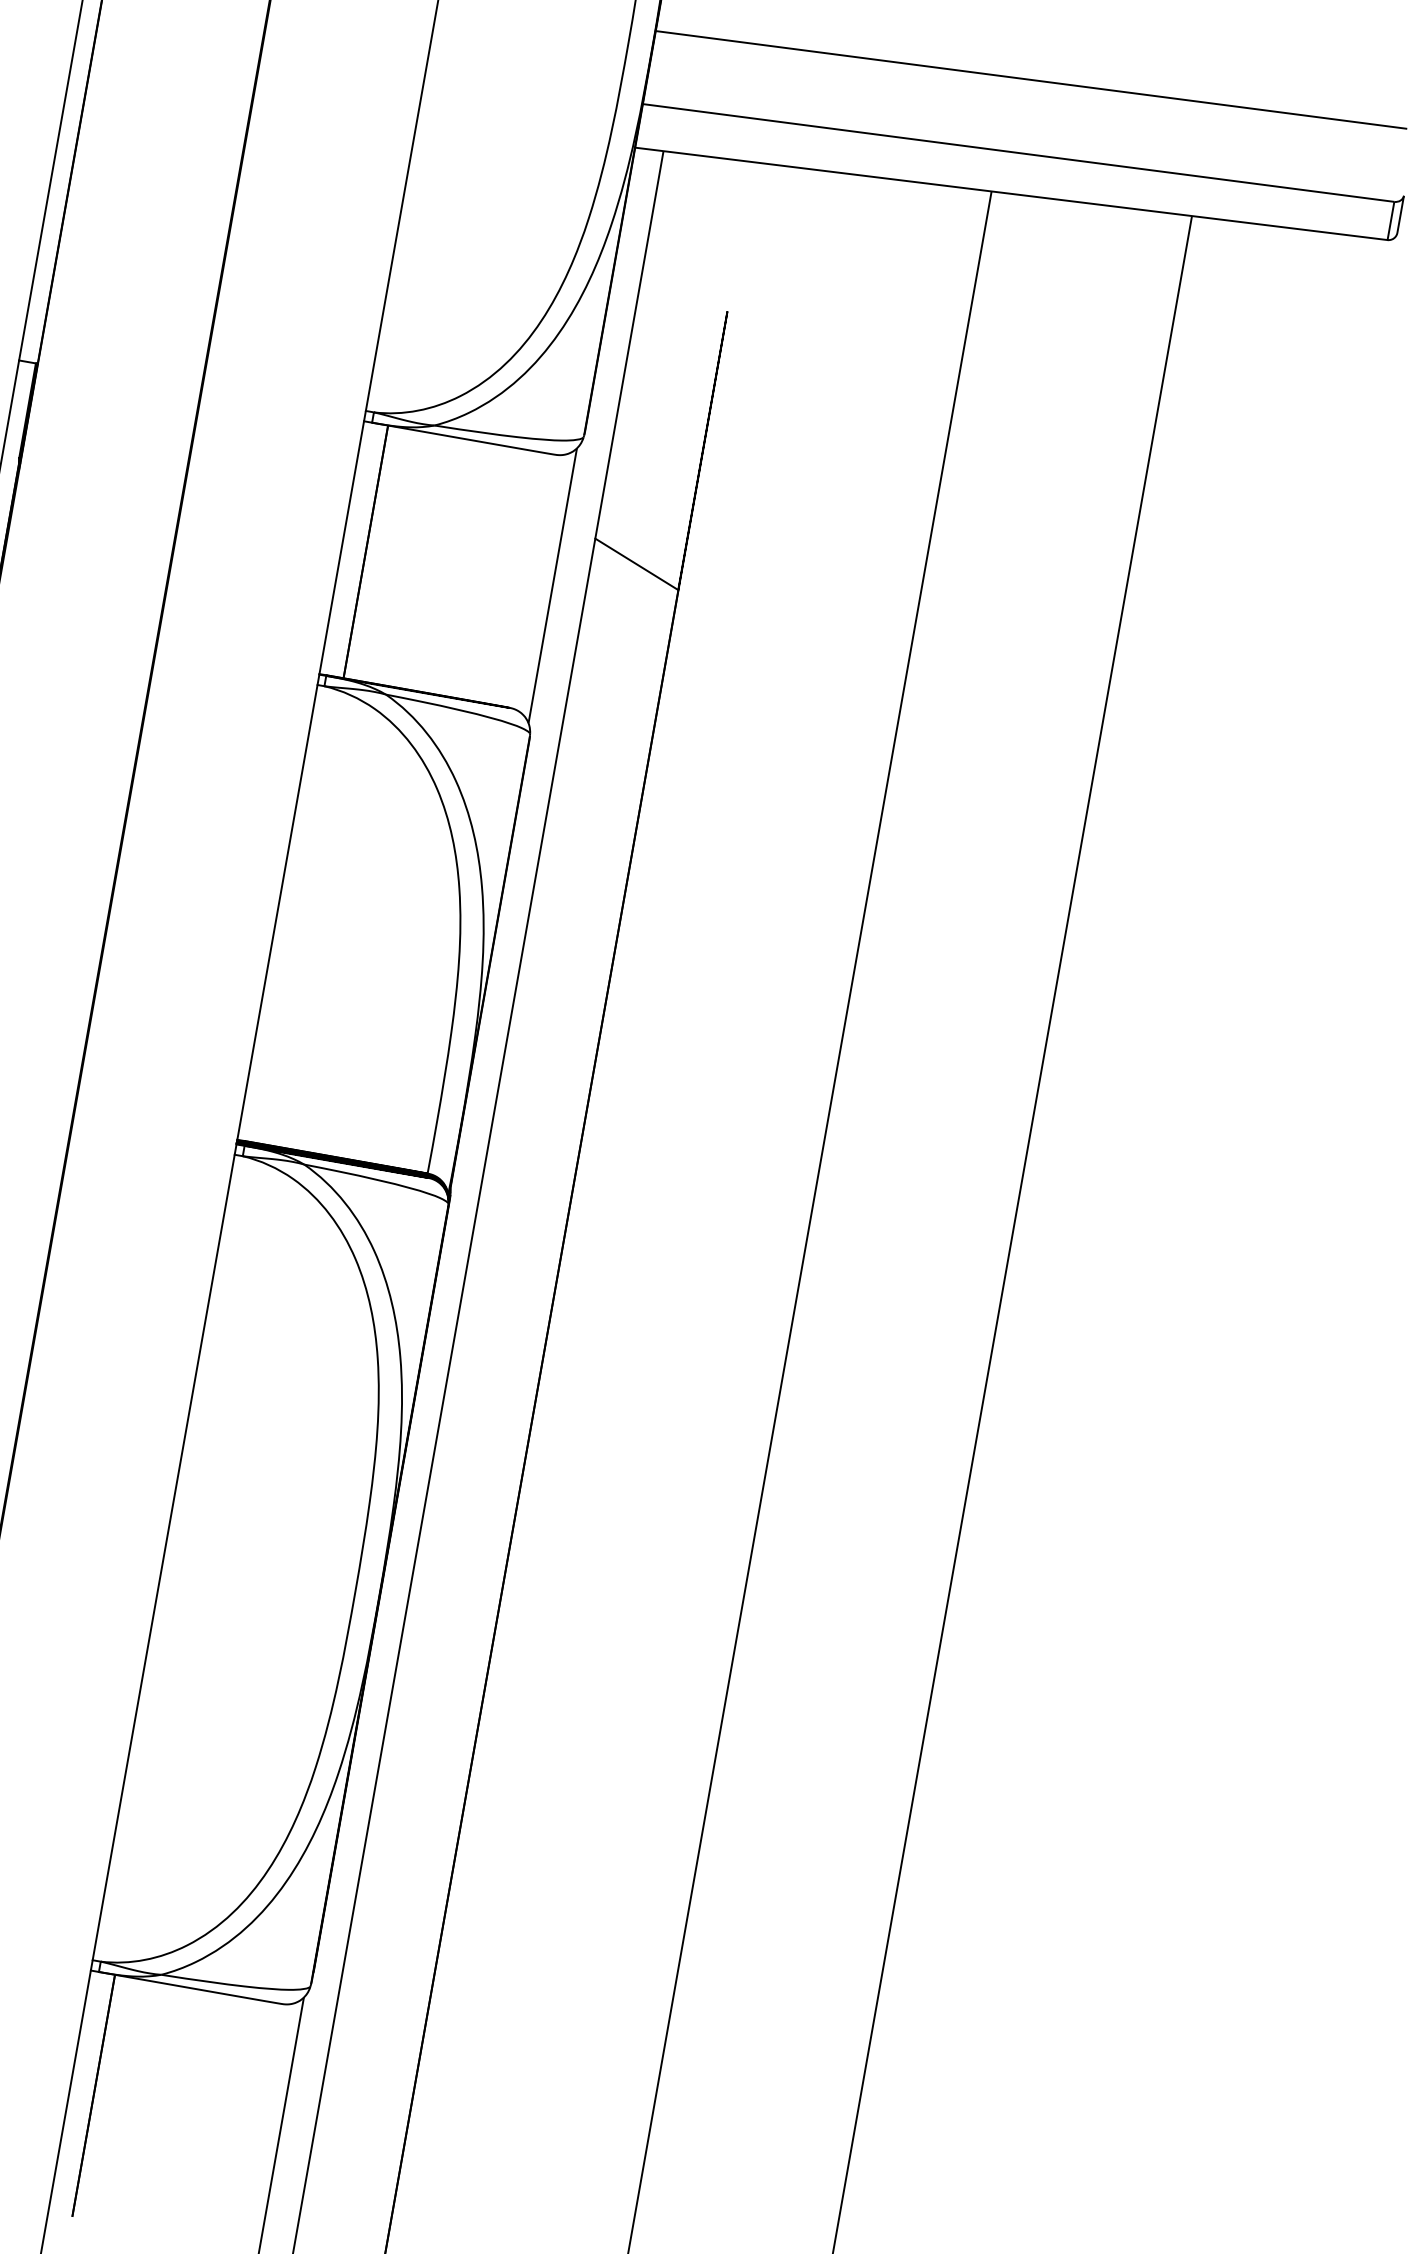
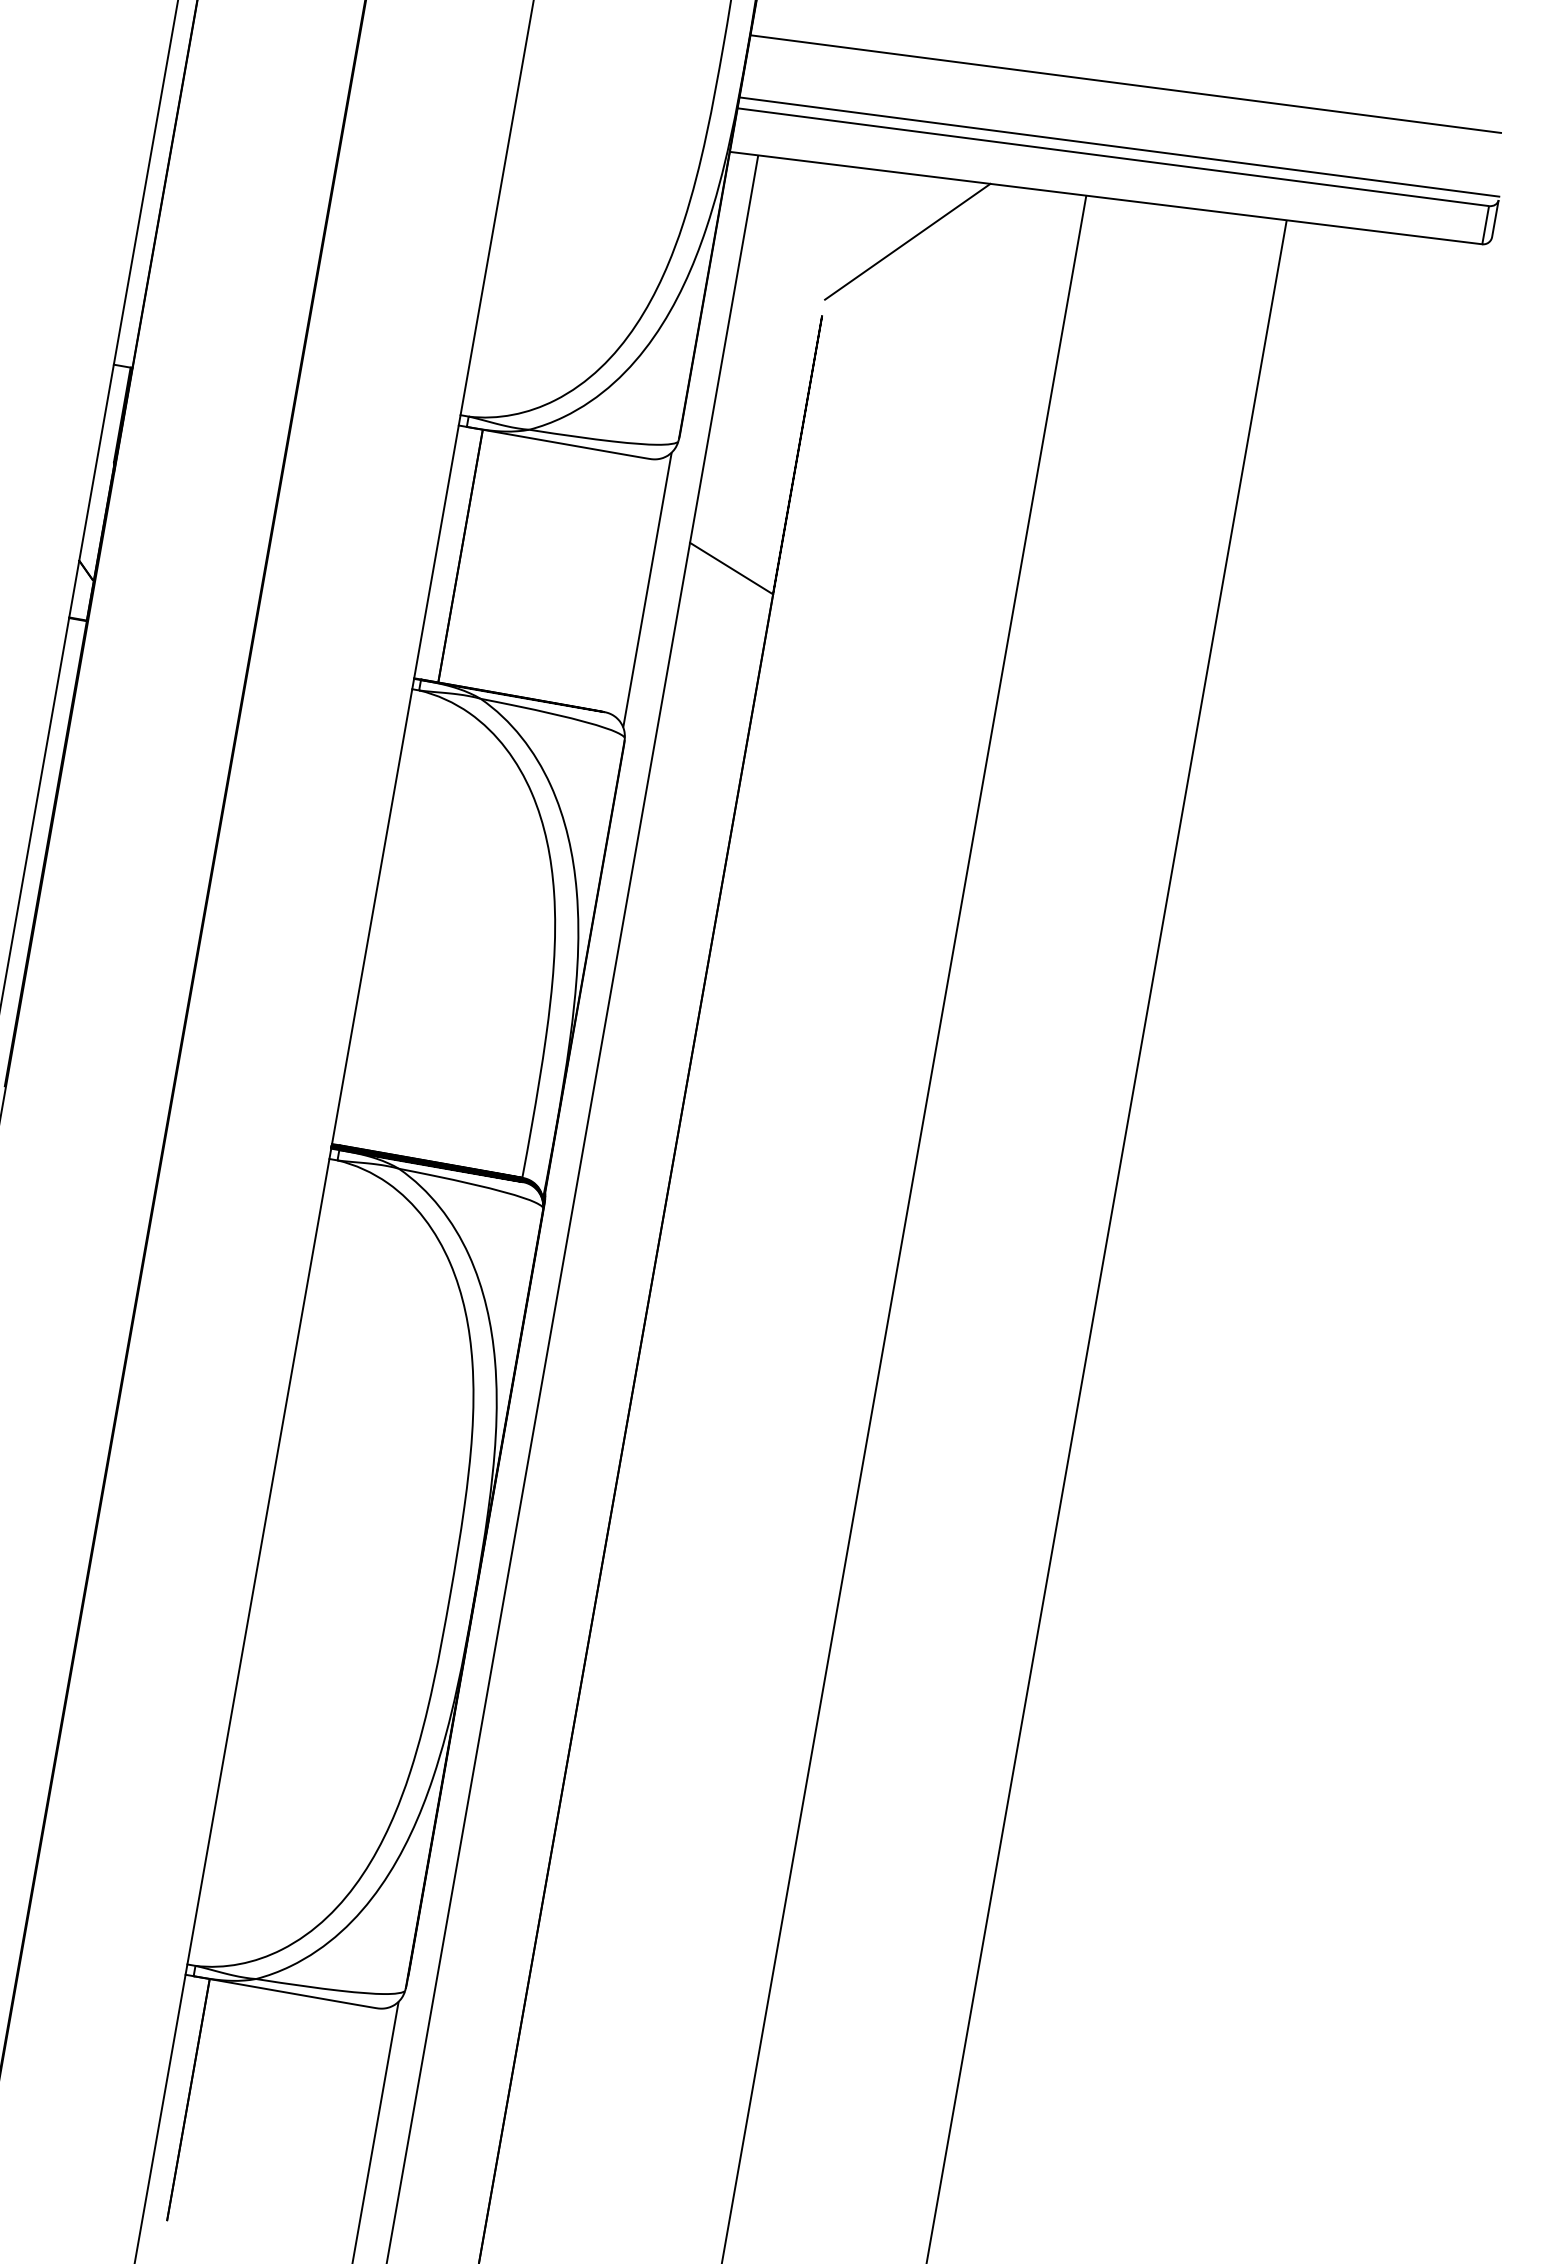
line: (1024, 142) -> (1119, 146), added
line: (812, 237) -> (907, 241), added

